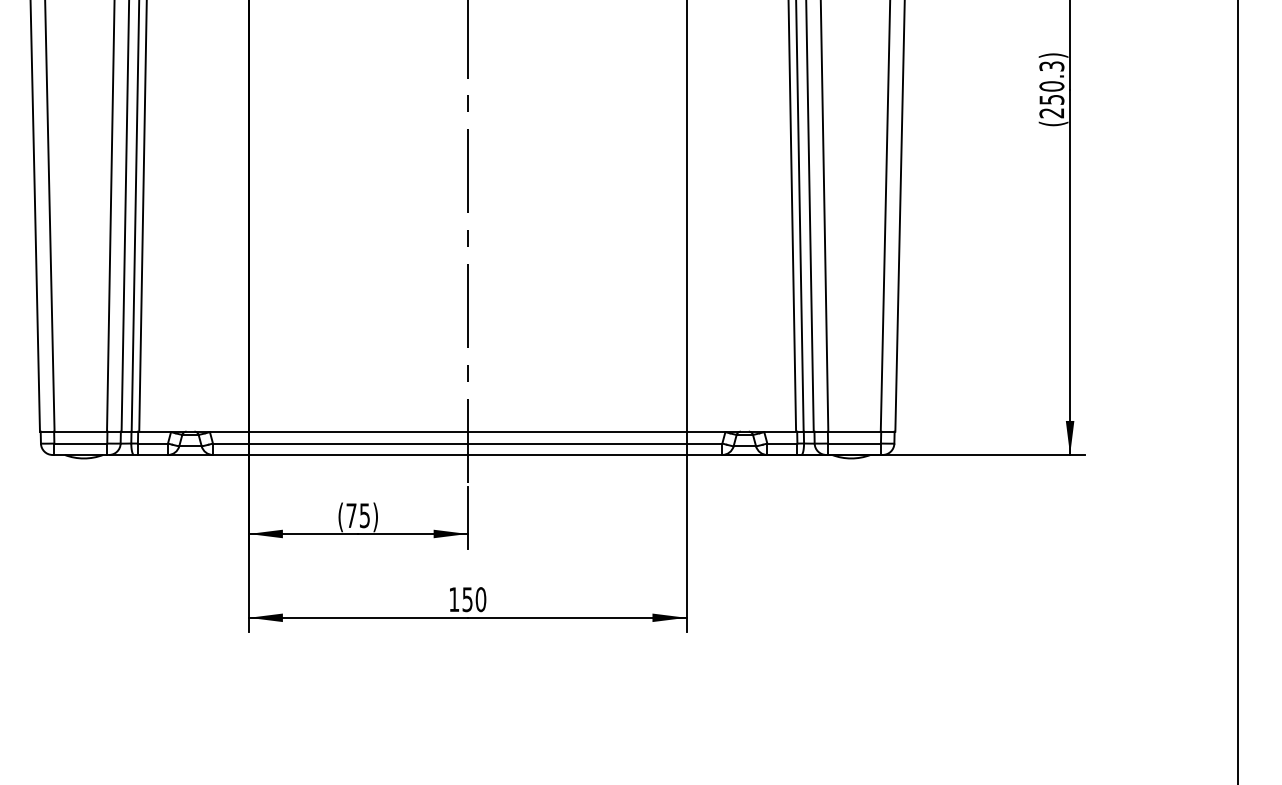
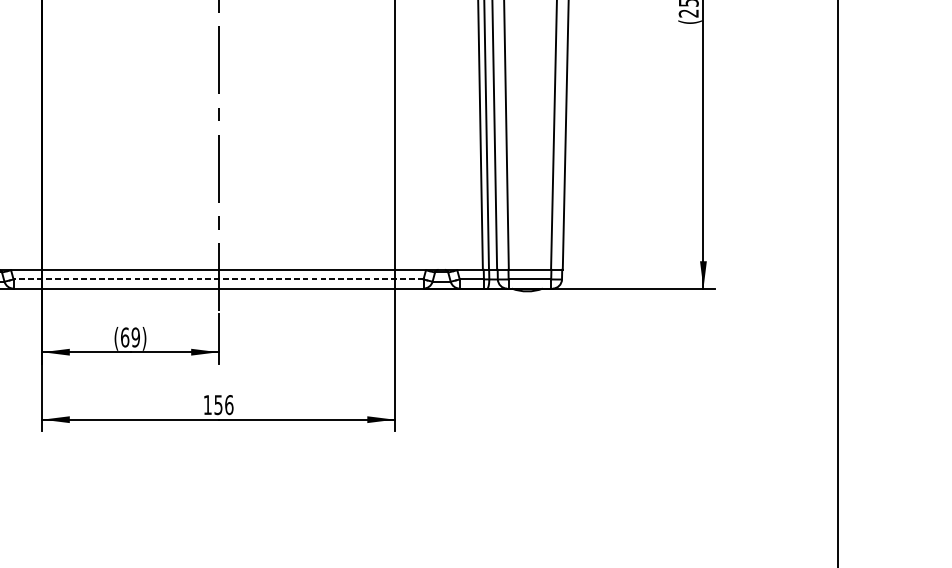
line: (467, 443) -> (218, 279), solid -> dashed
text: (358, 515) -> (130, 337), (75) -> (69)
text: (480, 599) -> (228, 404), 150 -> 156

